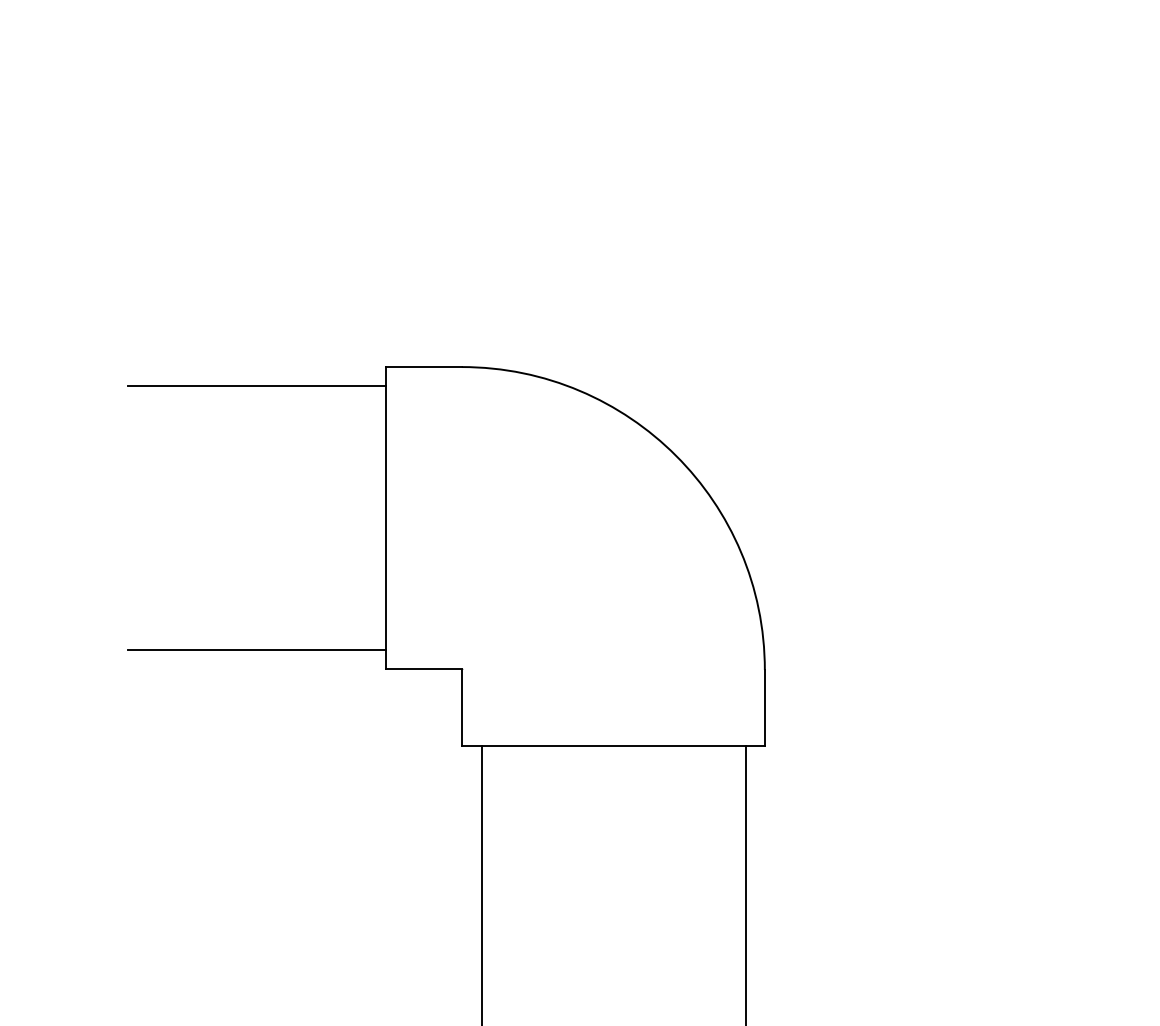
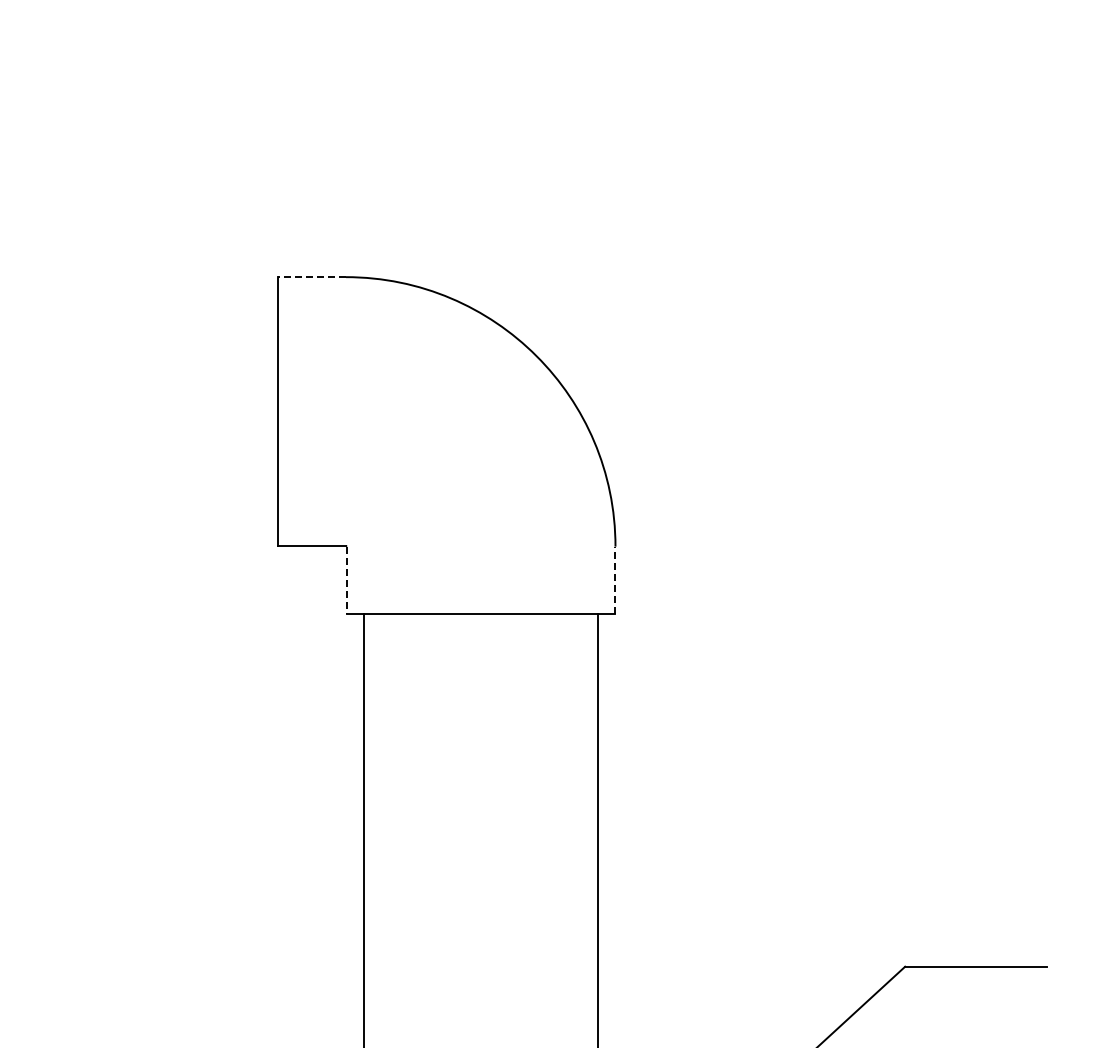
line: (424, 367) -> (312, 277), solid -> dashed
line: (256, 386) -> (163, 294), removed
line: (256, 649) -> (163, 528), removed
line: (462, 708) -> (346, 580), solid -> dashed
line: (764, 708) -> (615, 580), solid -> dashed

